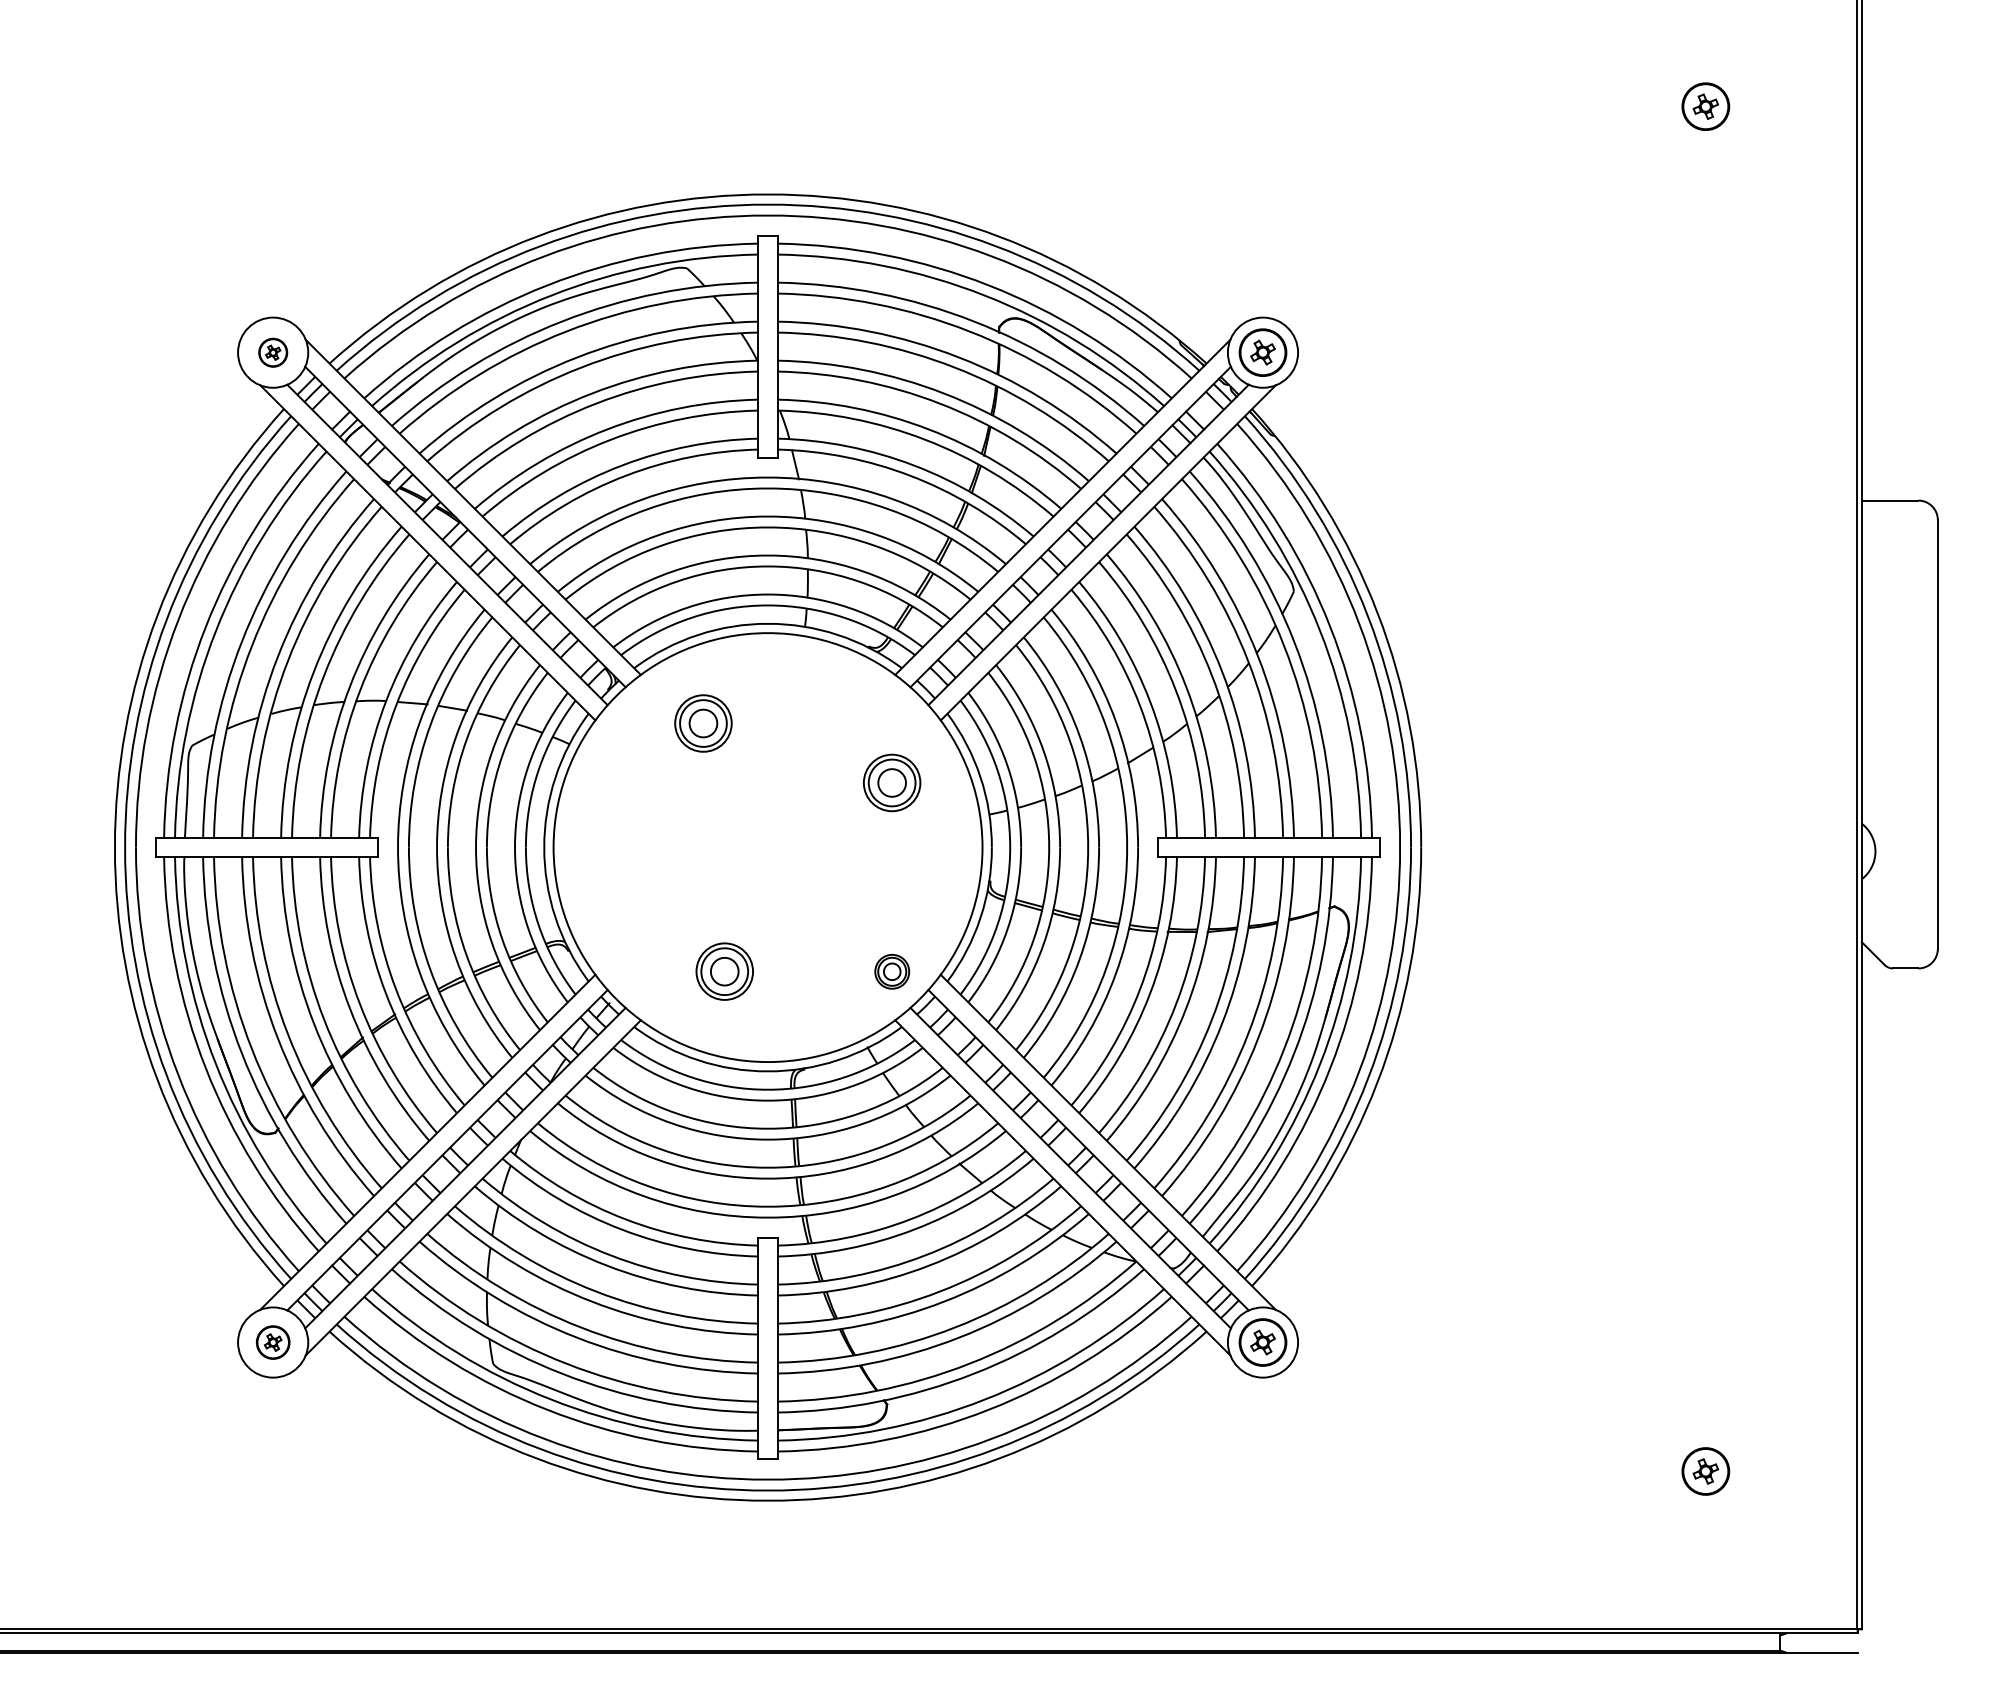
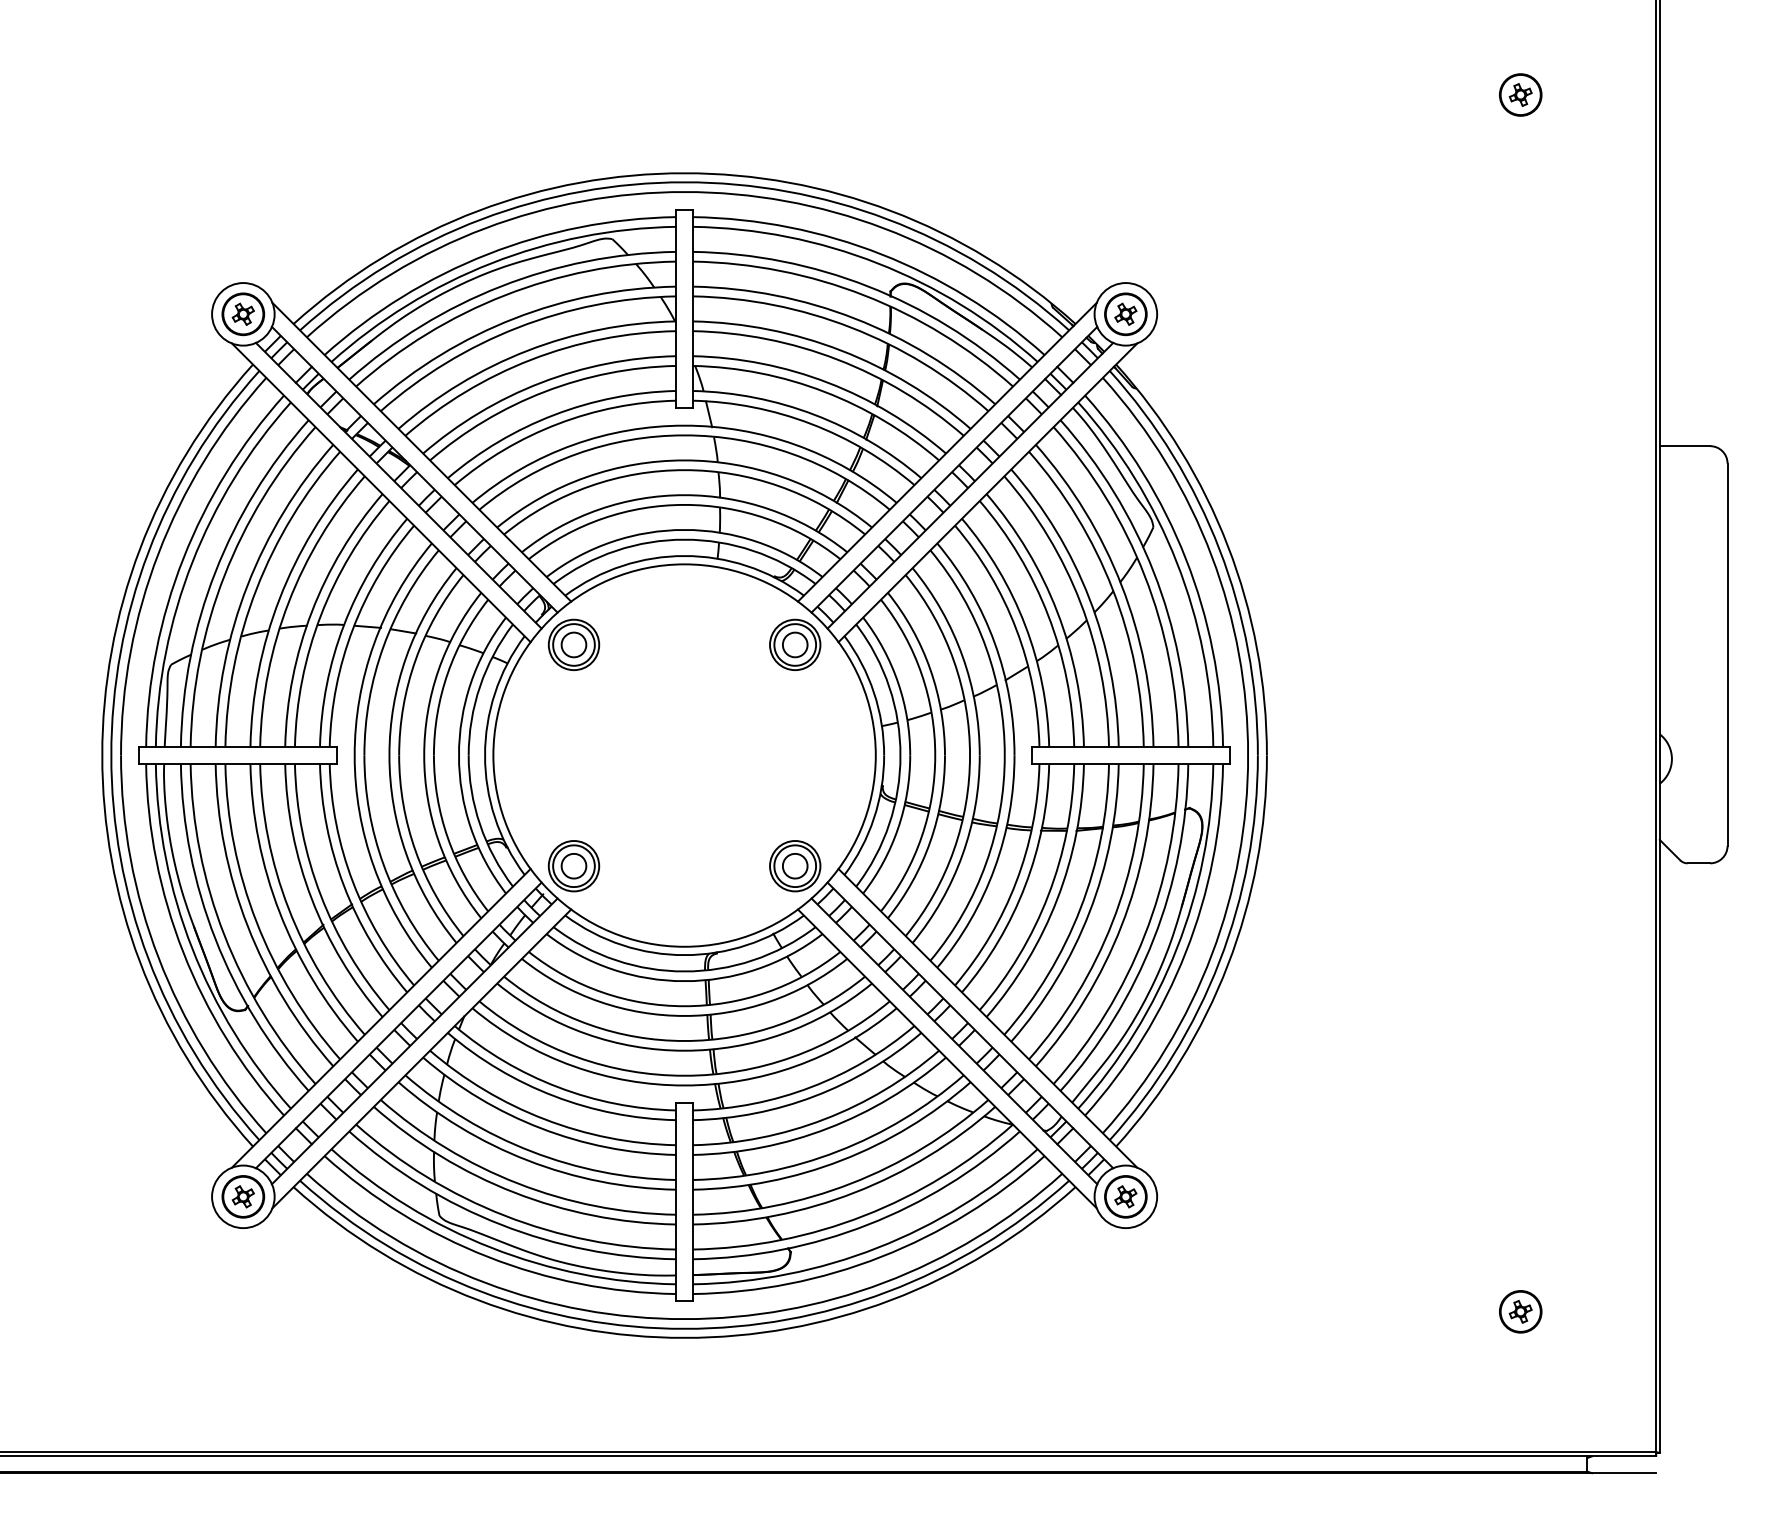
part: (273, 352) -> (243, 314), size x1.67
part: (702, 723) -> (573, 644), moved
part: (892, 782) -> (795, 644), moved
part: (724, 972) -> (573, 866), moved
part: (892, 972) -> (795, 866), size x1.67
part: (273, 1342) -> (243, 1196), size x1.43

